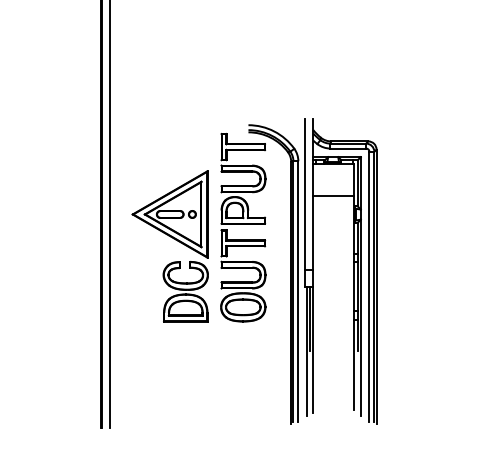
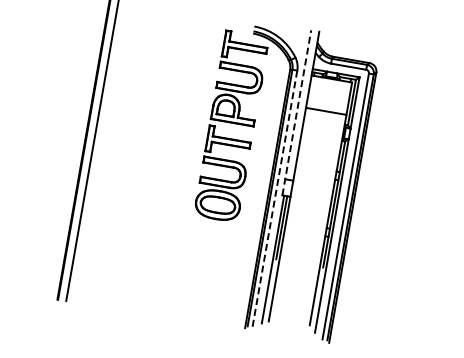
line: (305, 202) -> (297, 112), solid -> dashed
part: (173, 239) -> (160, 126), removed
line: (298, 291) -> (275, 198), solid -> dashed

